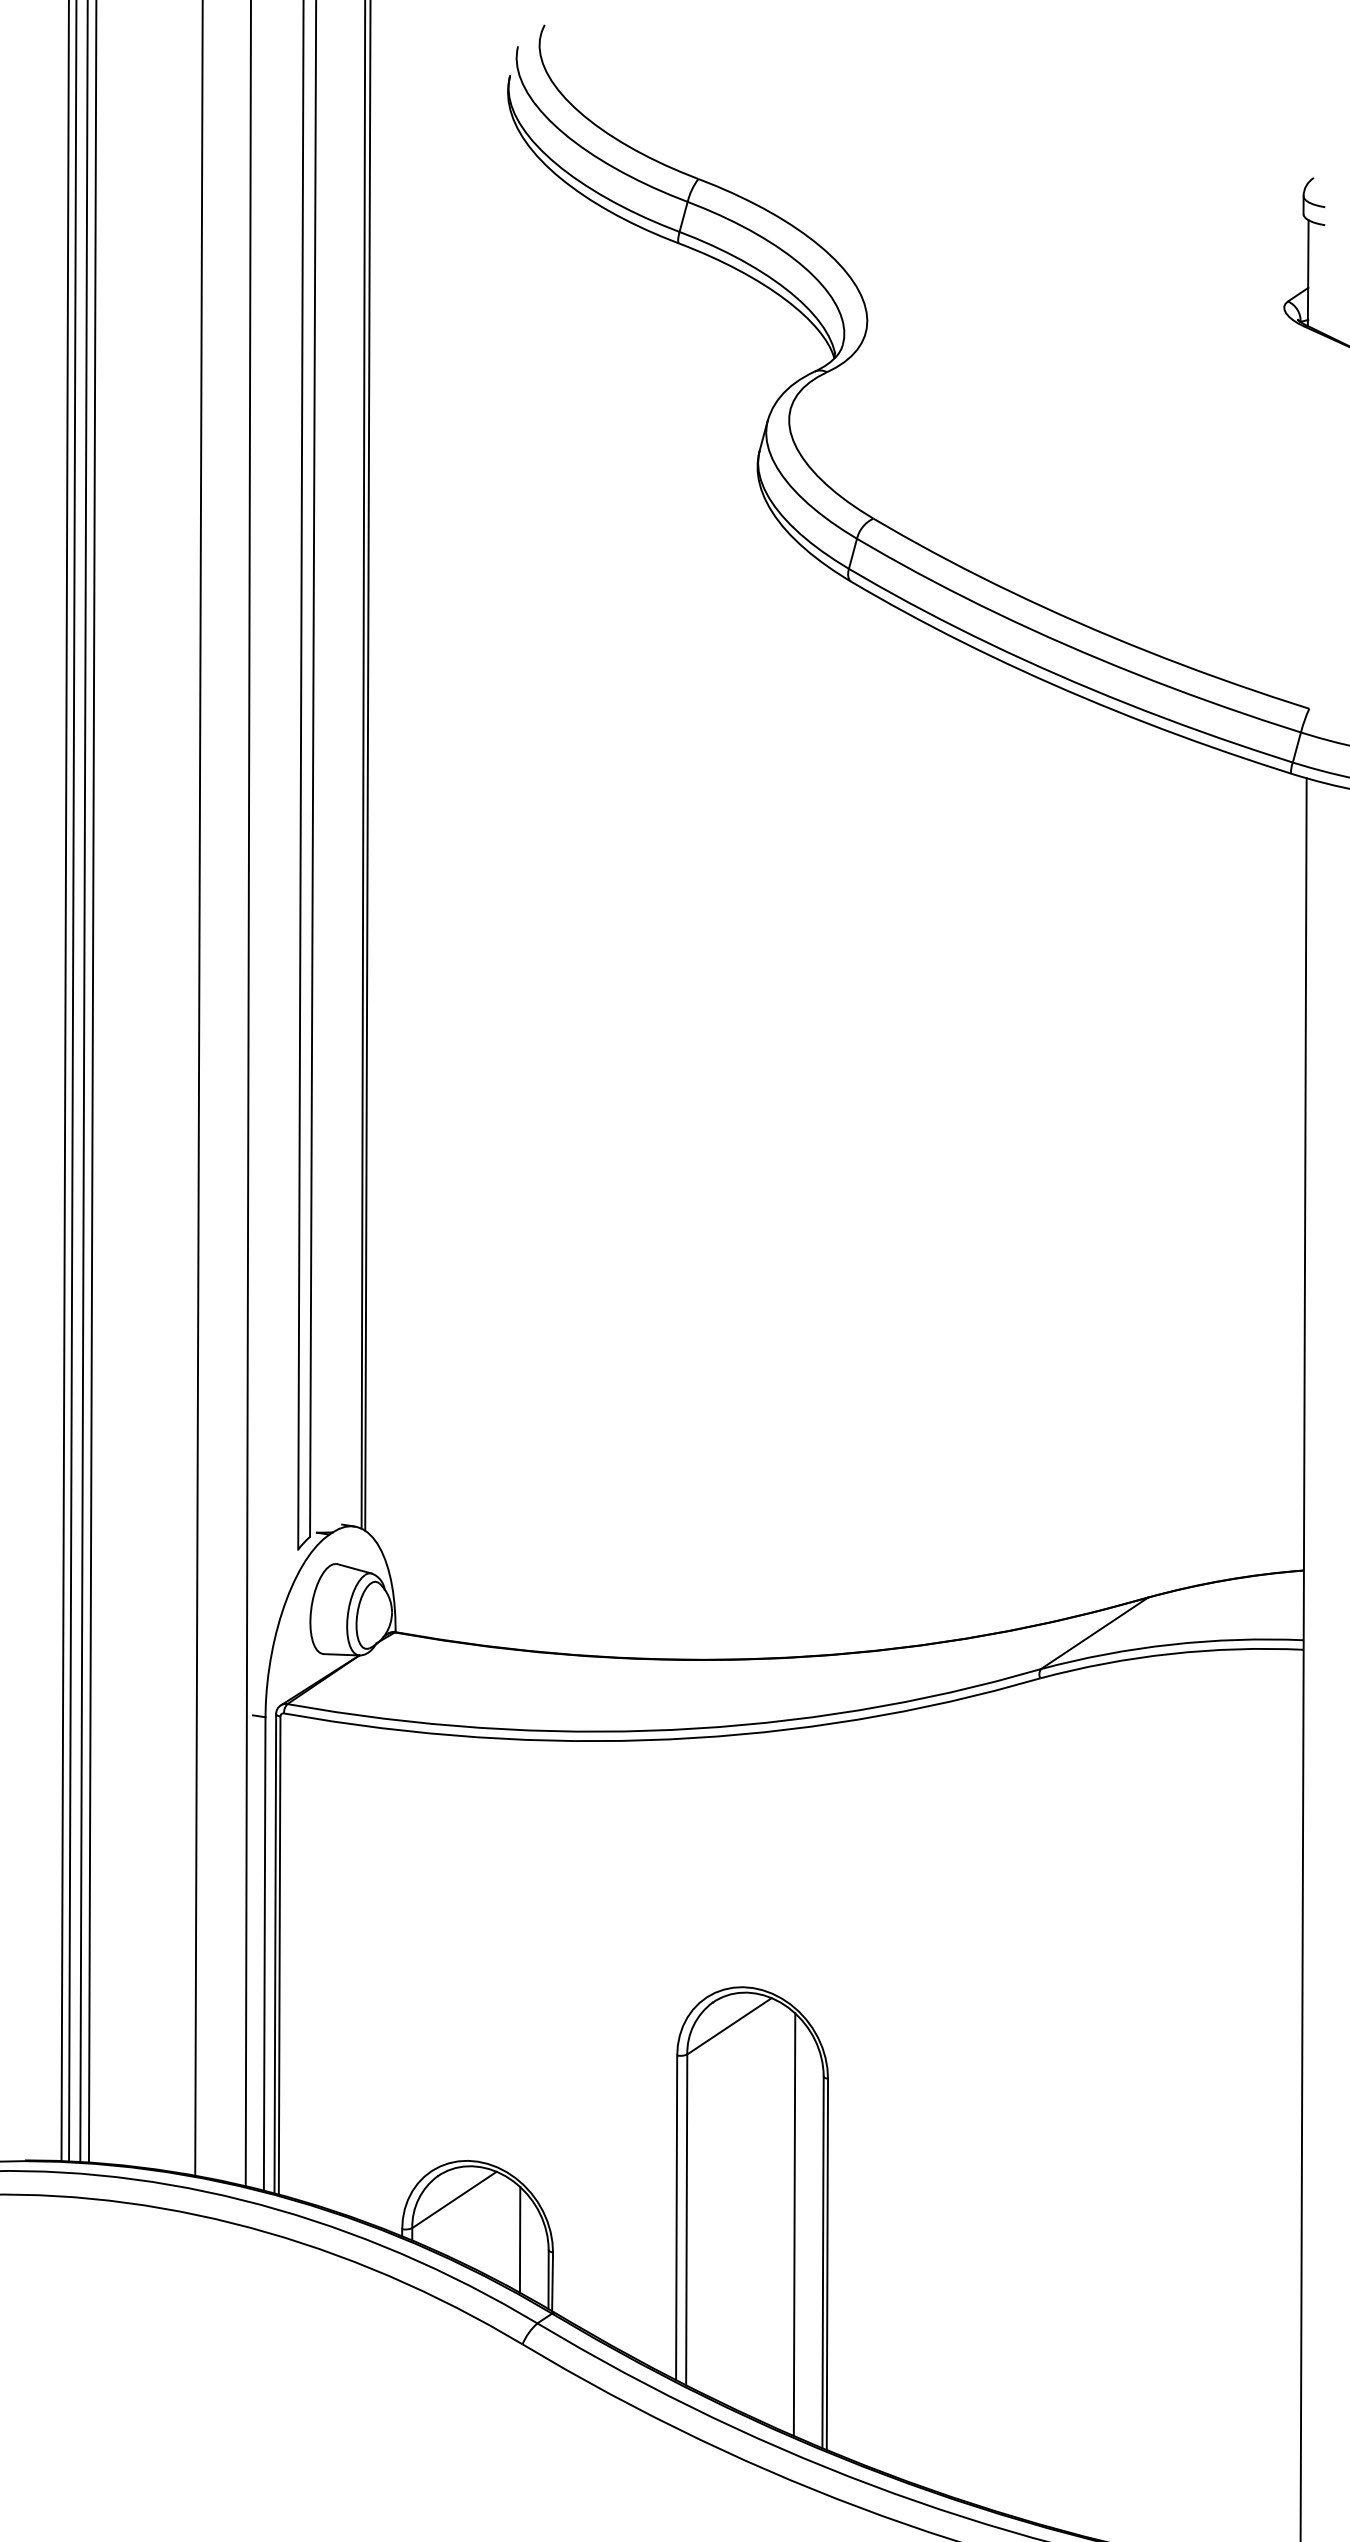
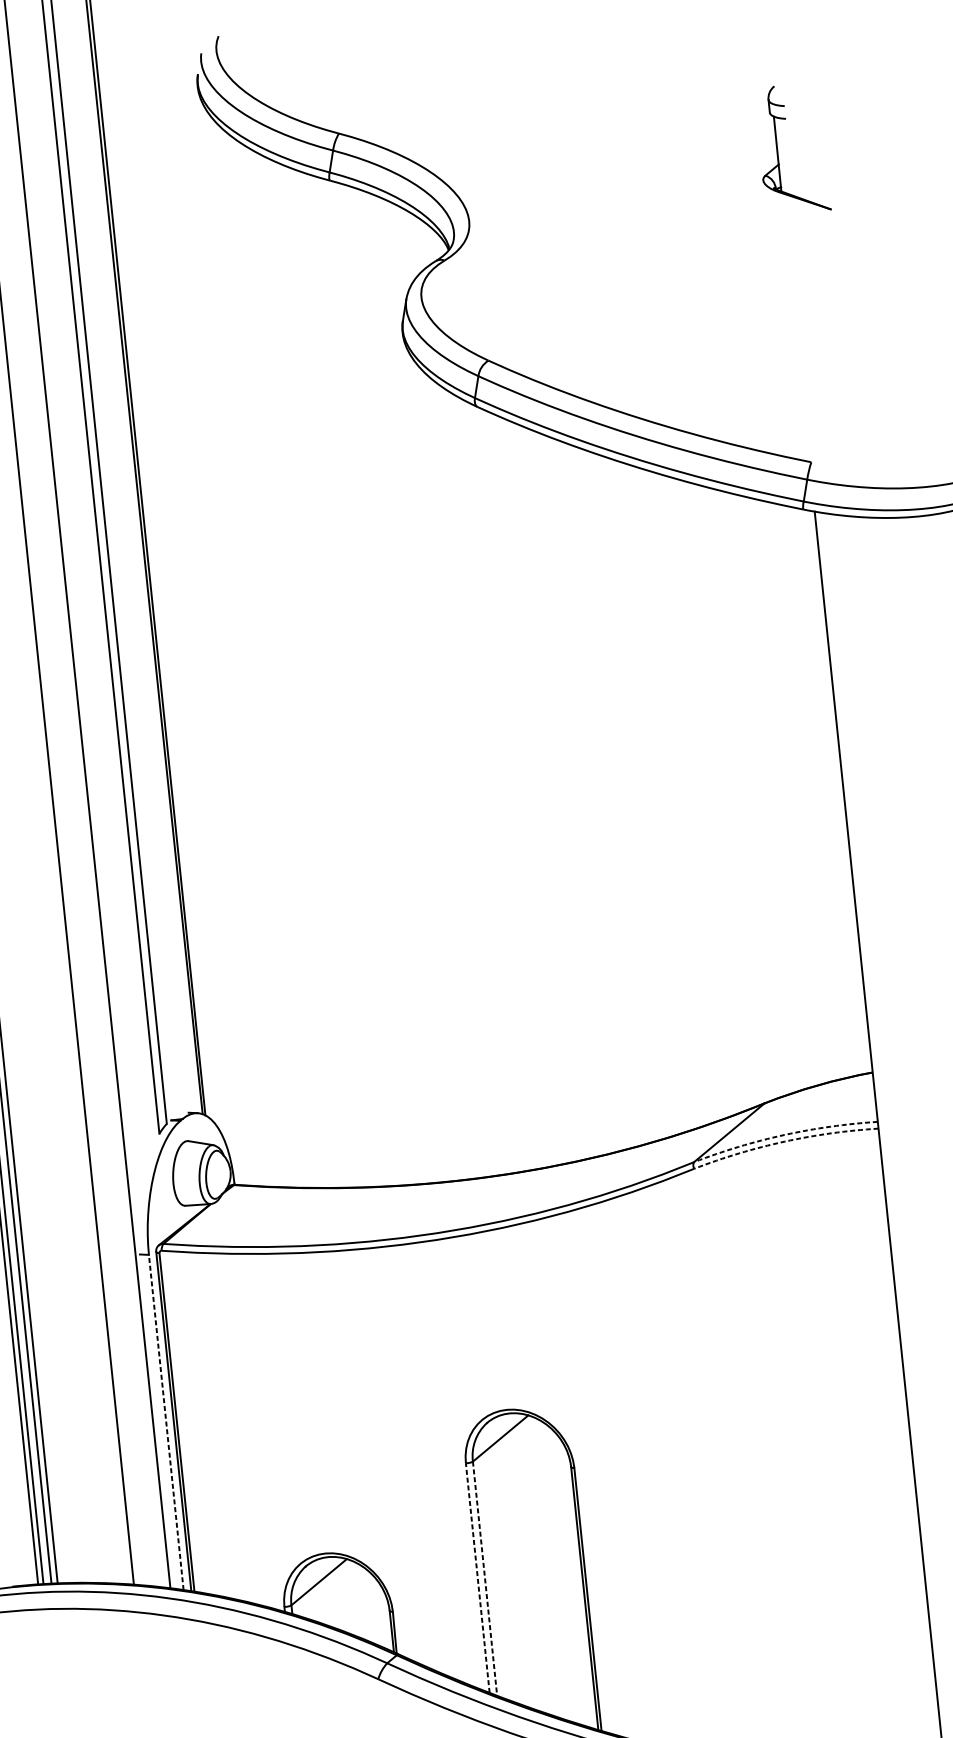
arc: (1171, 1644) -> (784, 1134), solid -> dashed
arc: (1170, 1653) -> (784, 1141), solid -> dashed
line: (264, 1953) -> (166, 1422), solid -> dashed
line: (676, 2217) -> (477, 1577), solid -> dashed
line: (686, 2220) -> (484, 1579), solid -> dashed
line: (794, 2224) -> (561, 1573), removed
line: (519, 2239) -> (368, 1605), removed

